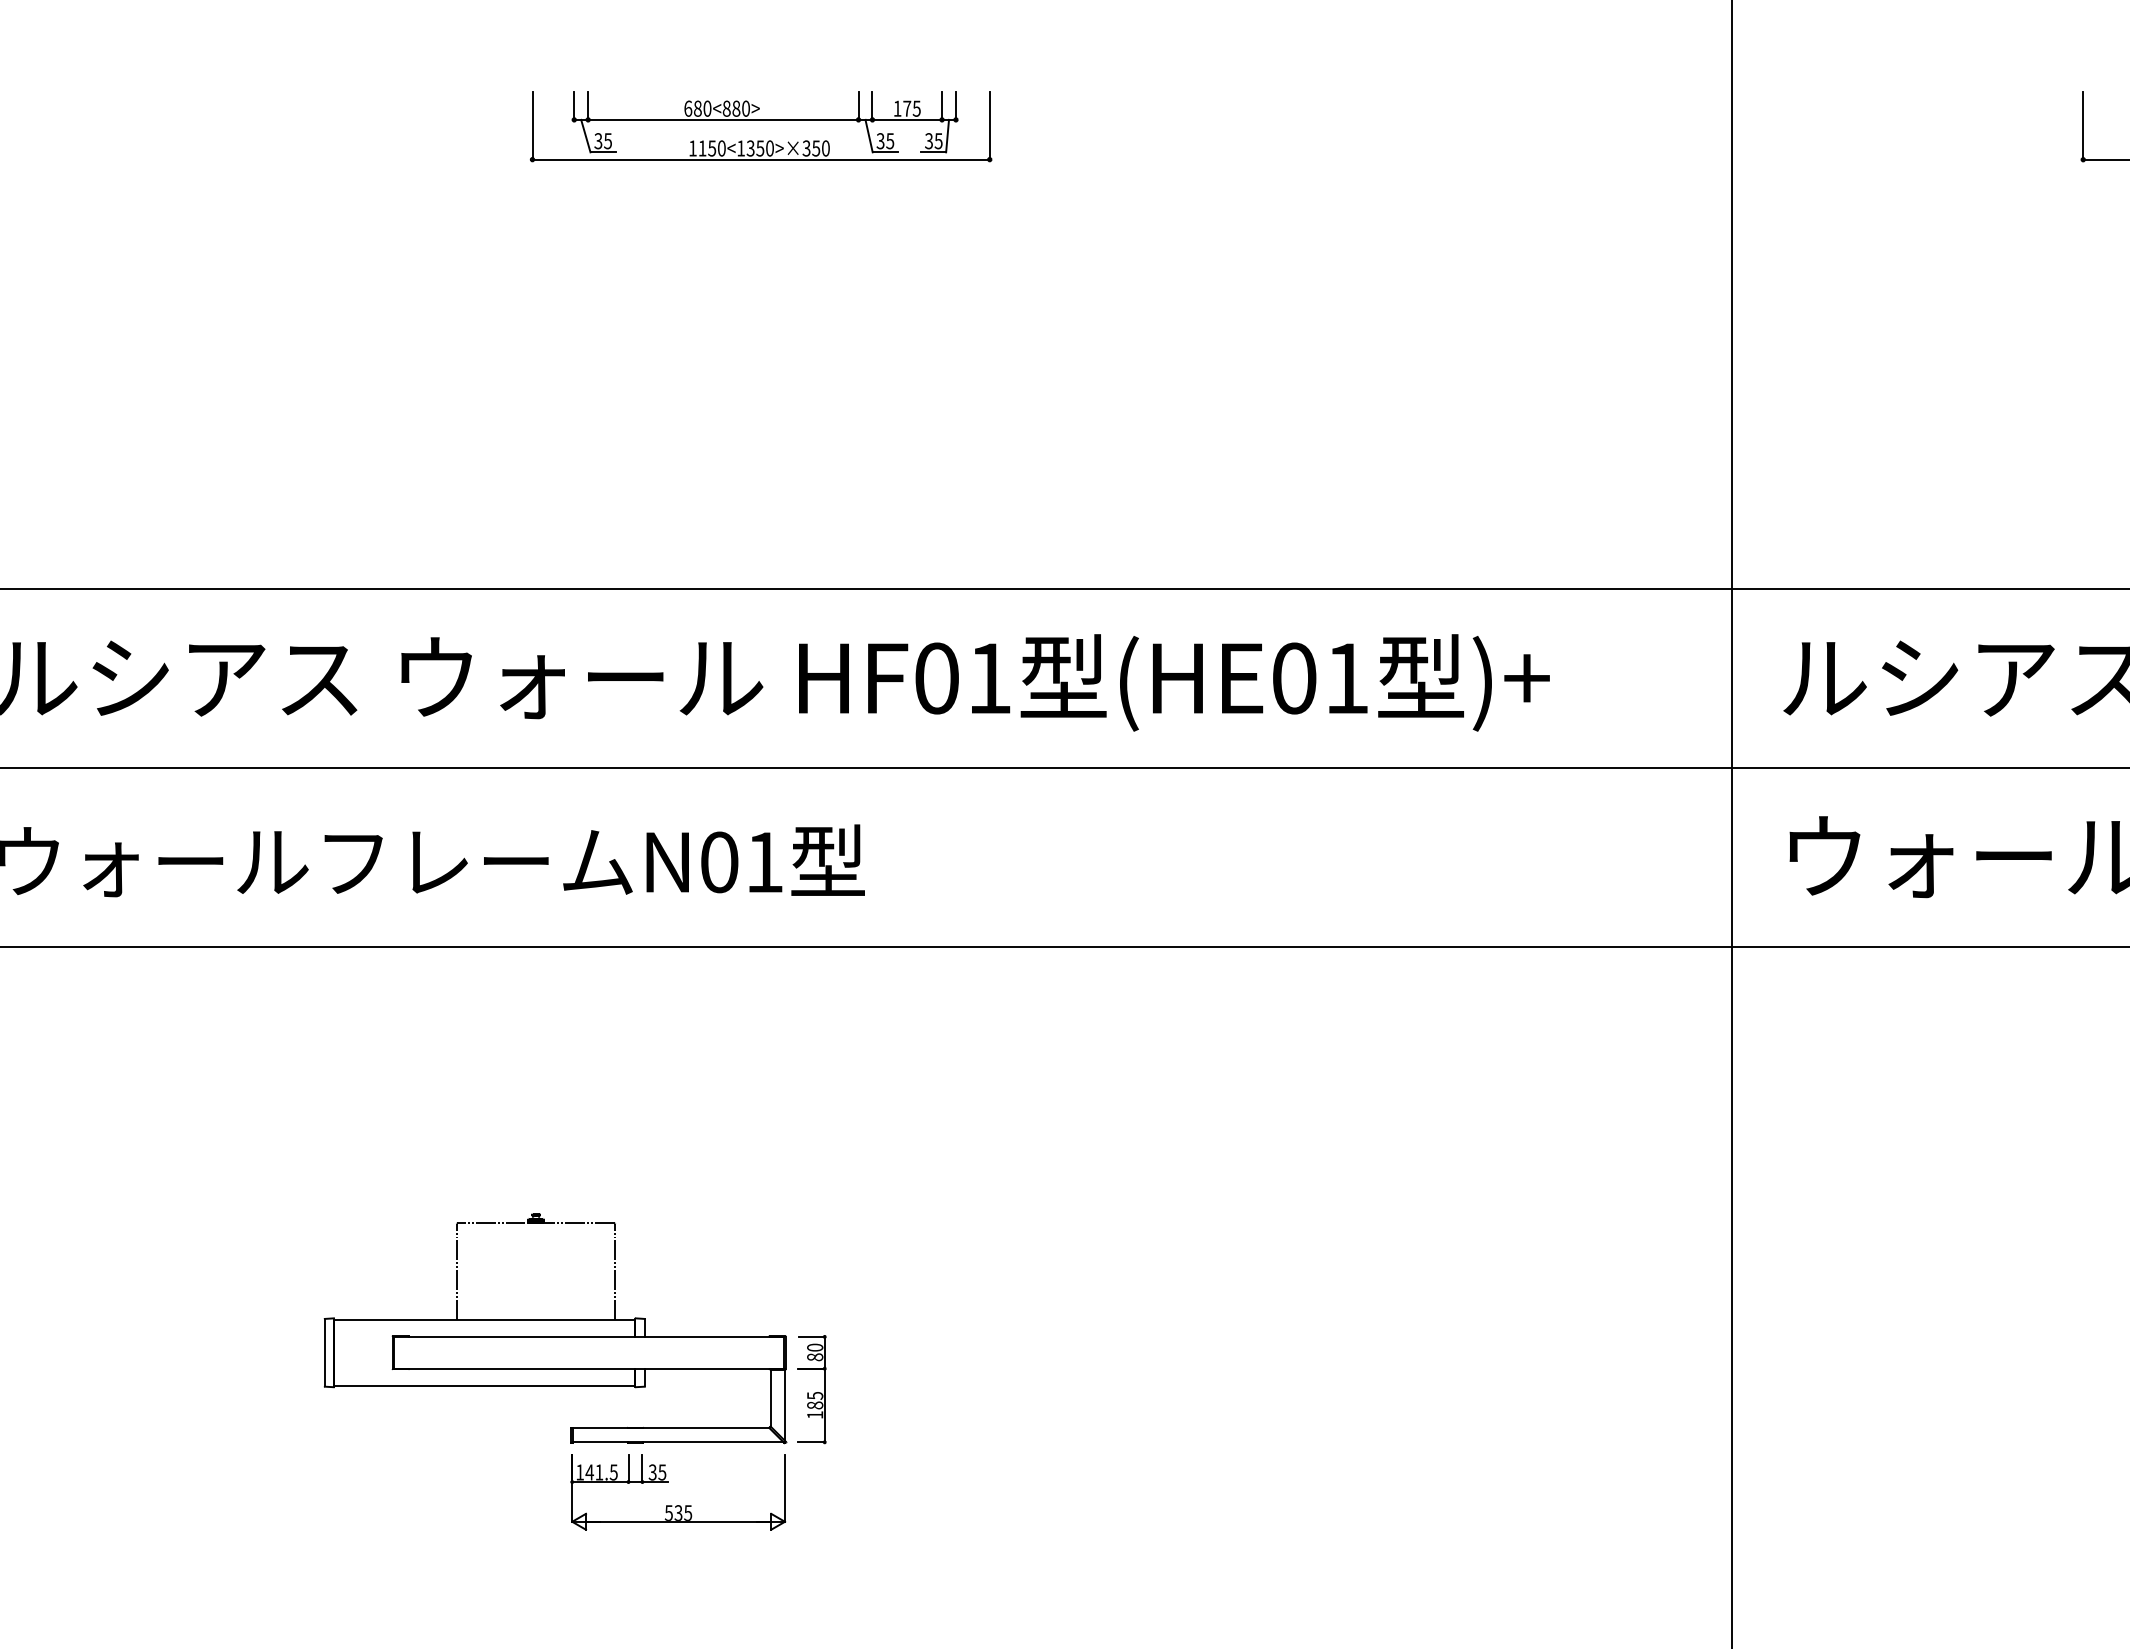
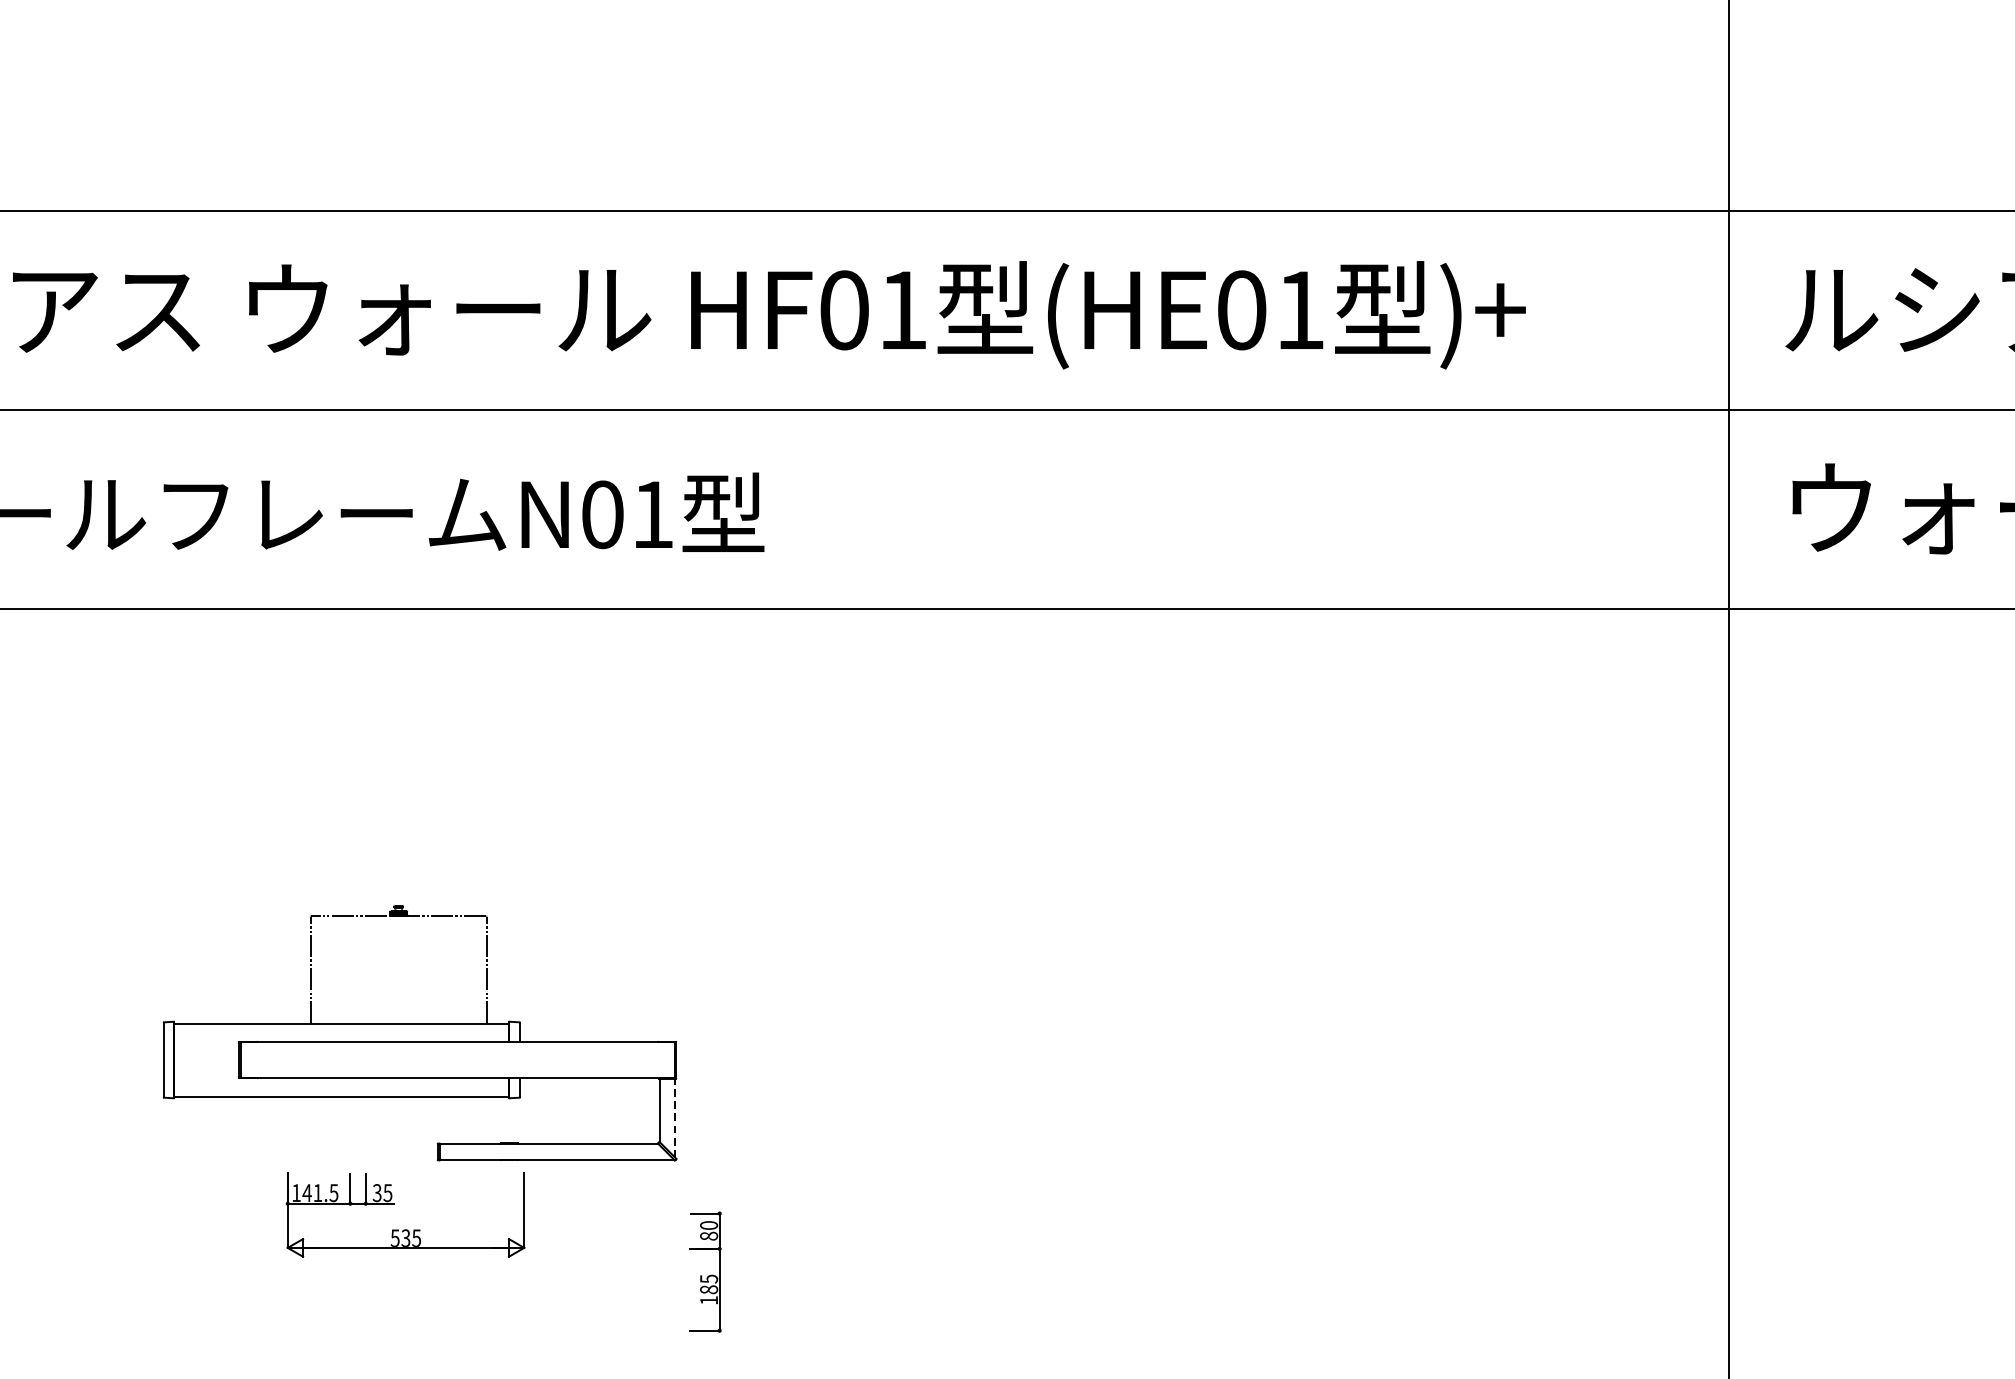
part: (811, 1389) -> (704, 1272), moved
line: (784, 1405) -> (674, 1118), solid -> dashed
part: (678, 1505) -> (405, 1229), moved

